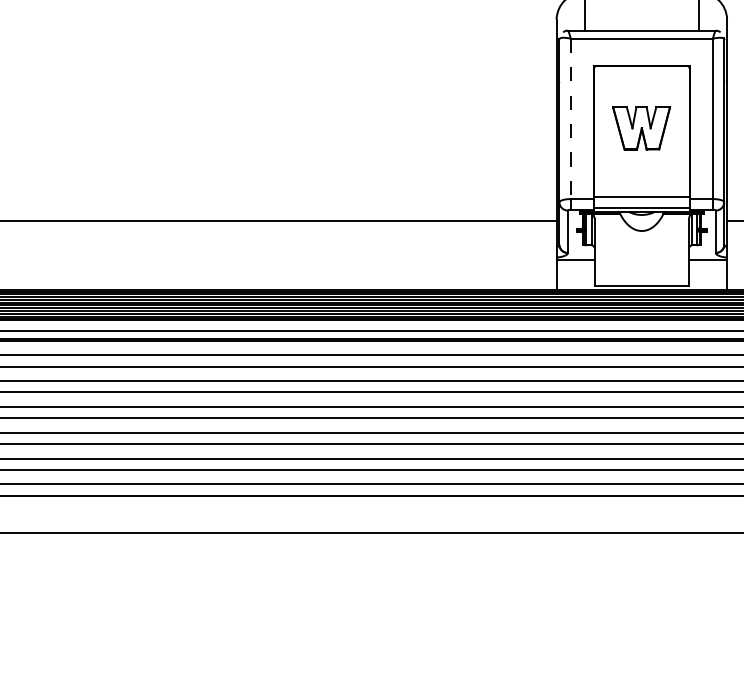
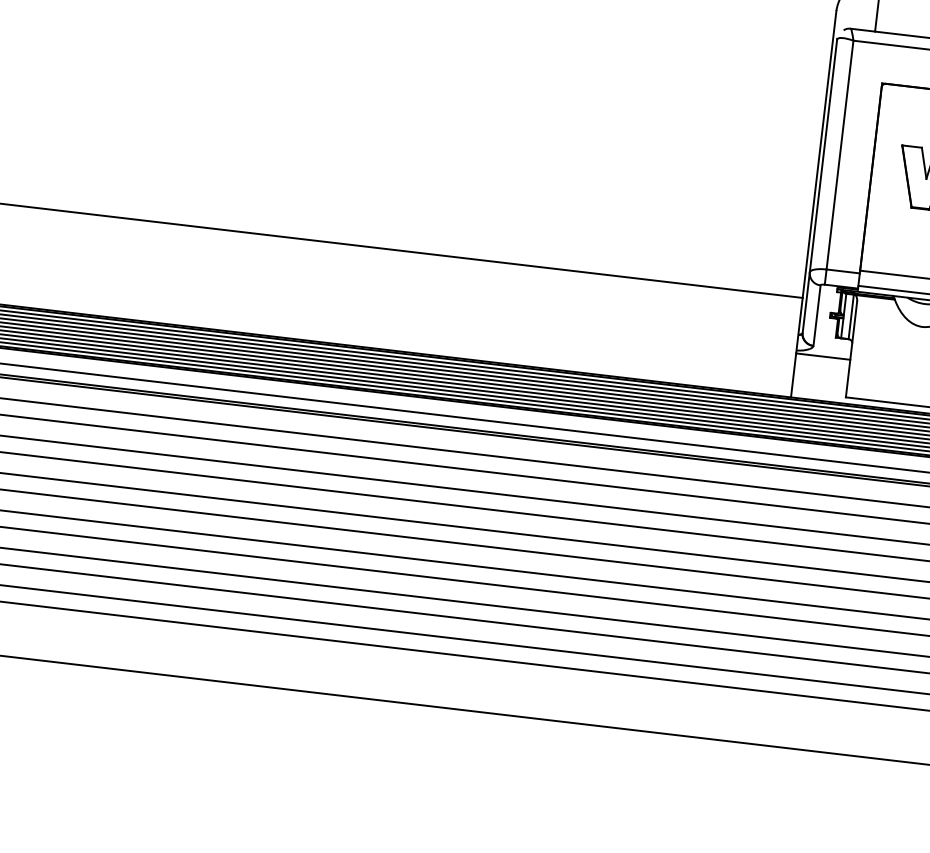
line: (570, 119) -> (839, 155), dashed -> solid

